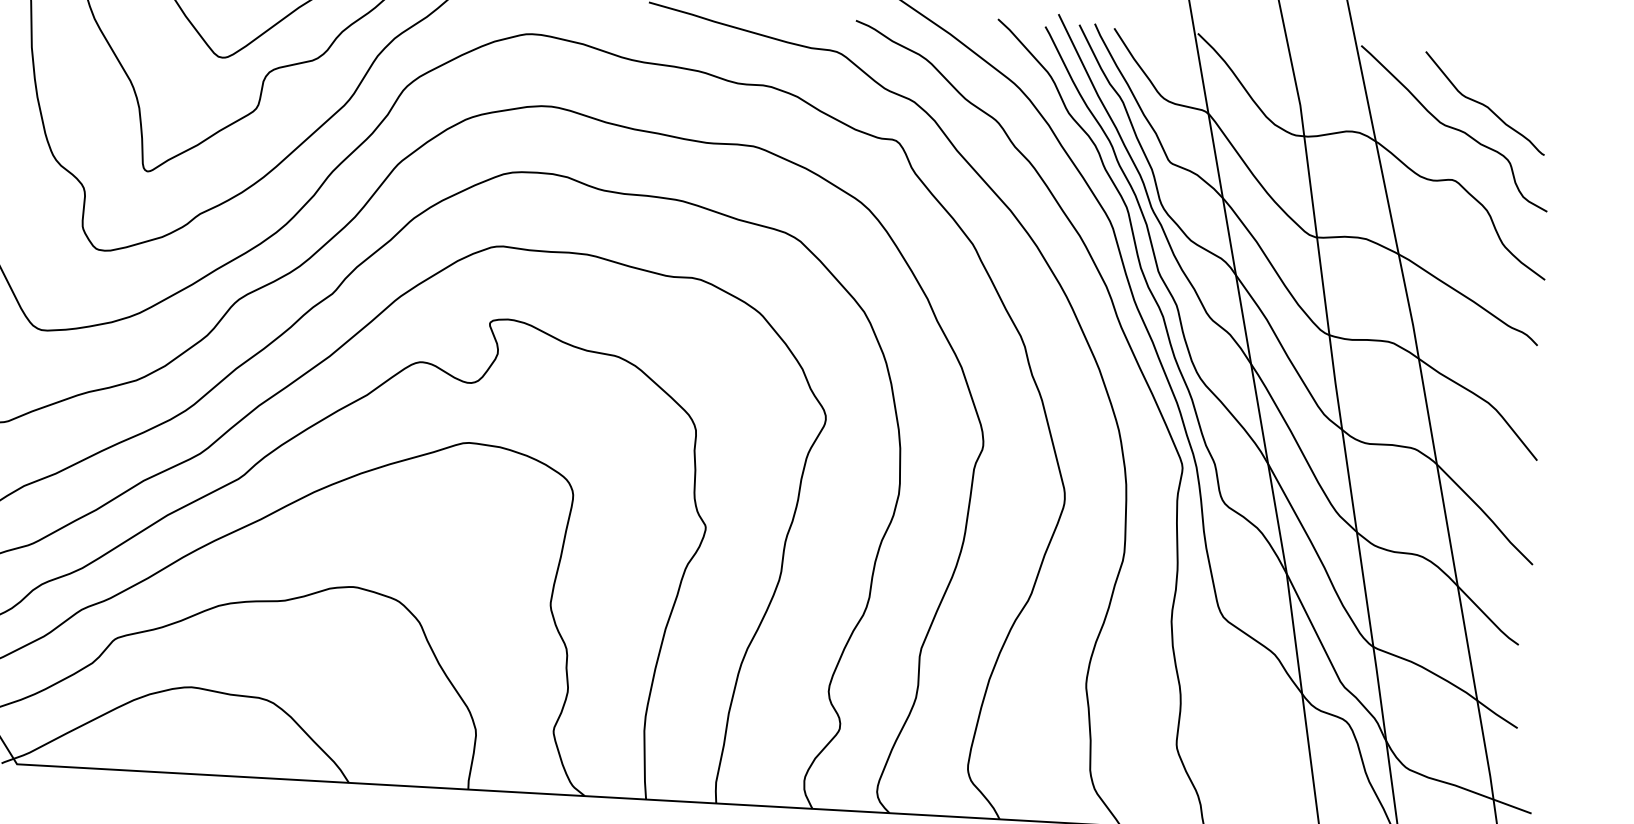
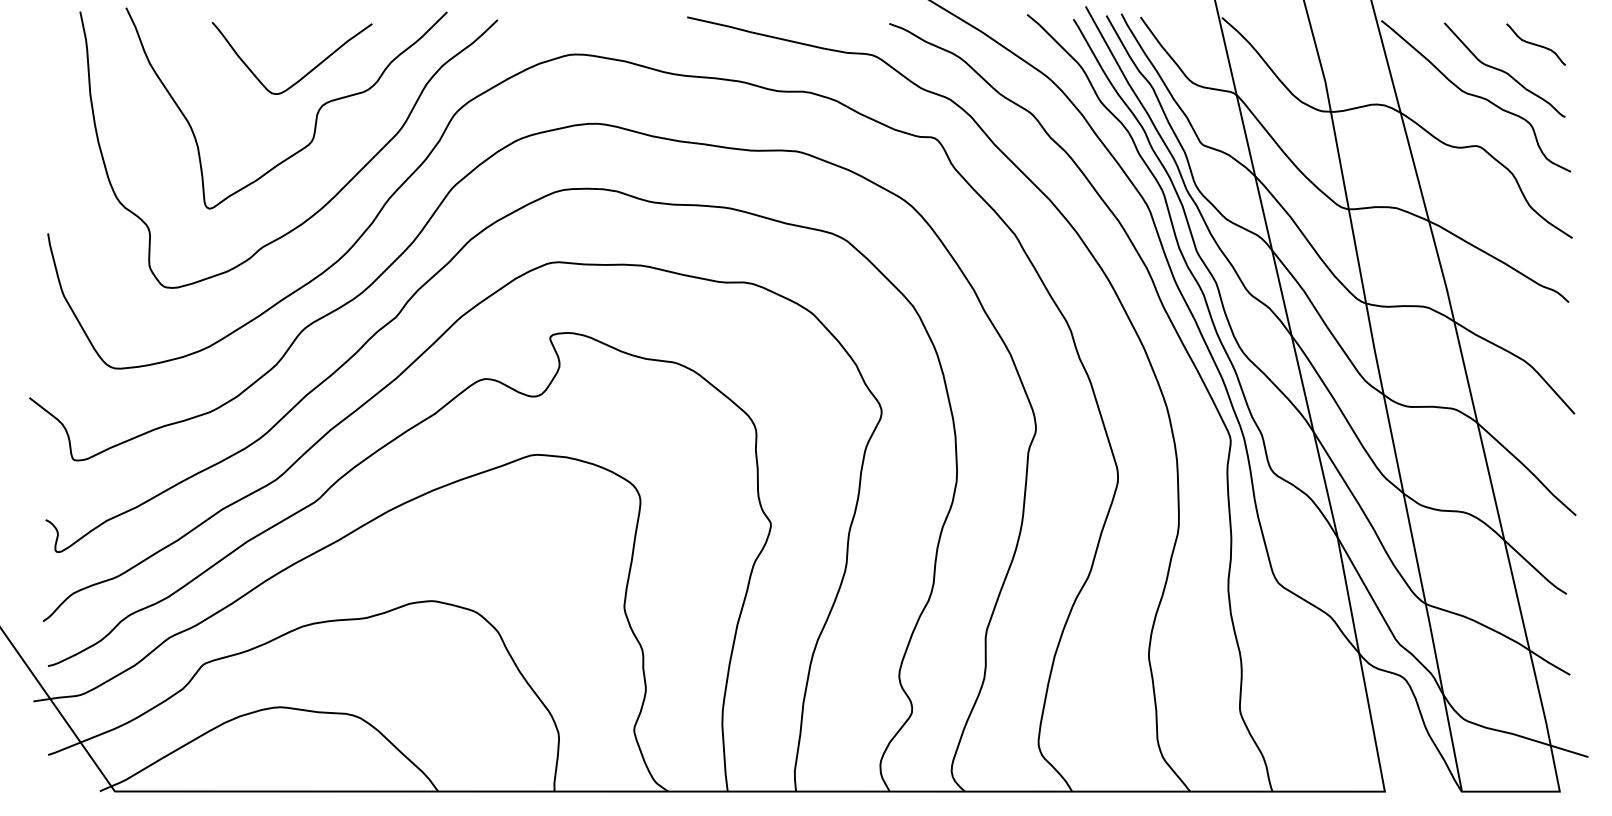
curve: (1518, 79) -> (1535, 44), added

